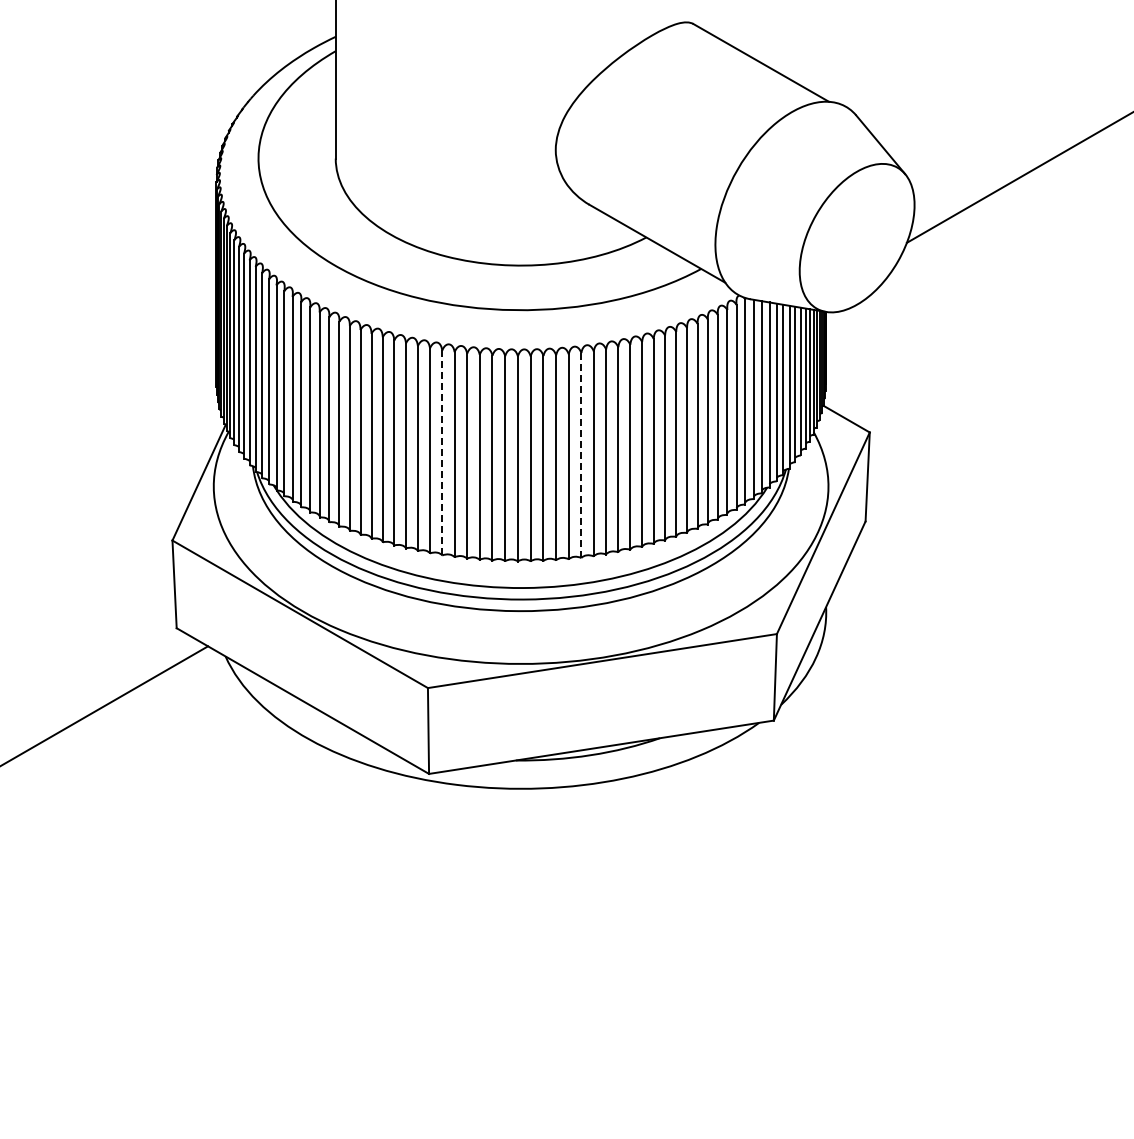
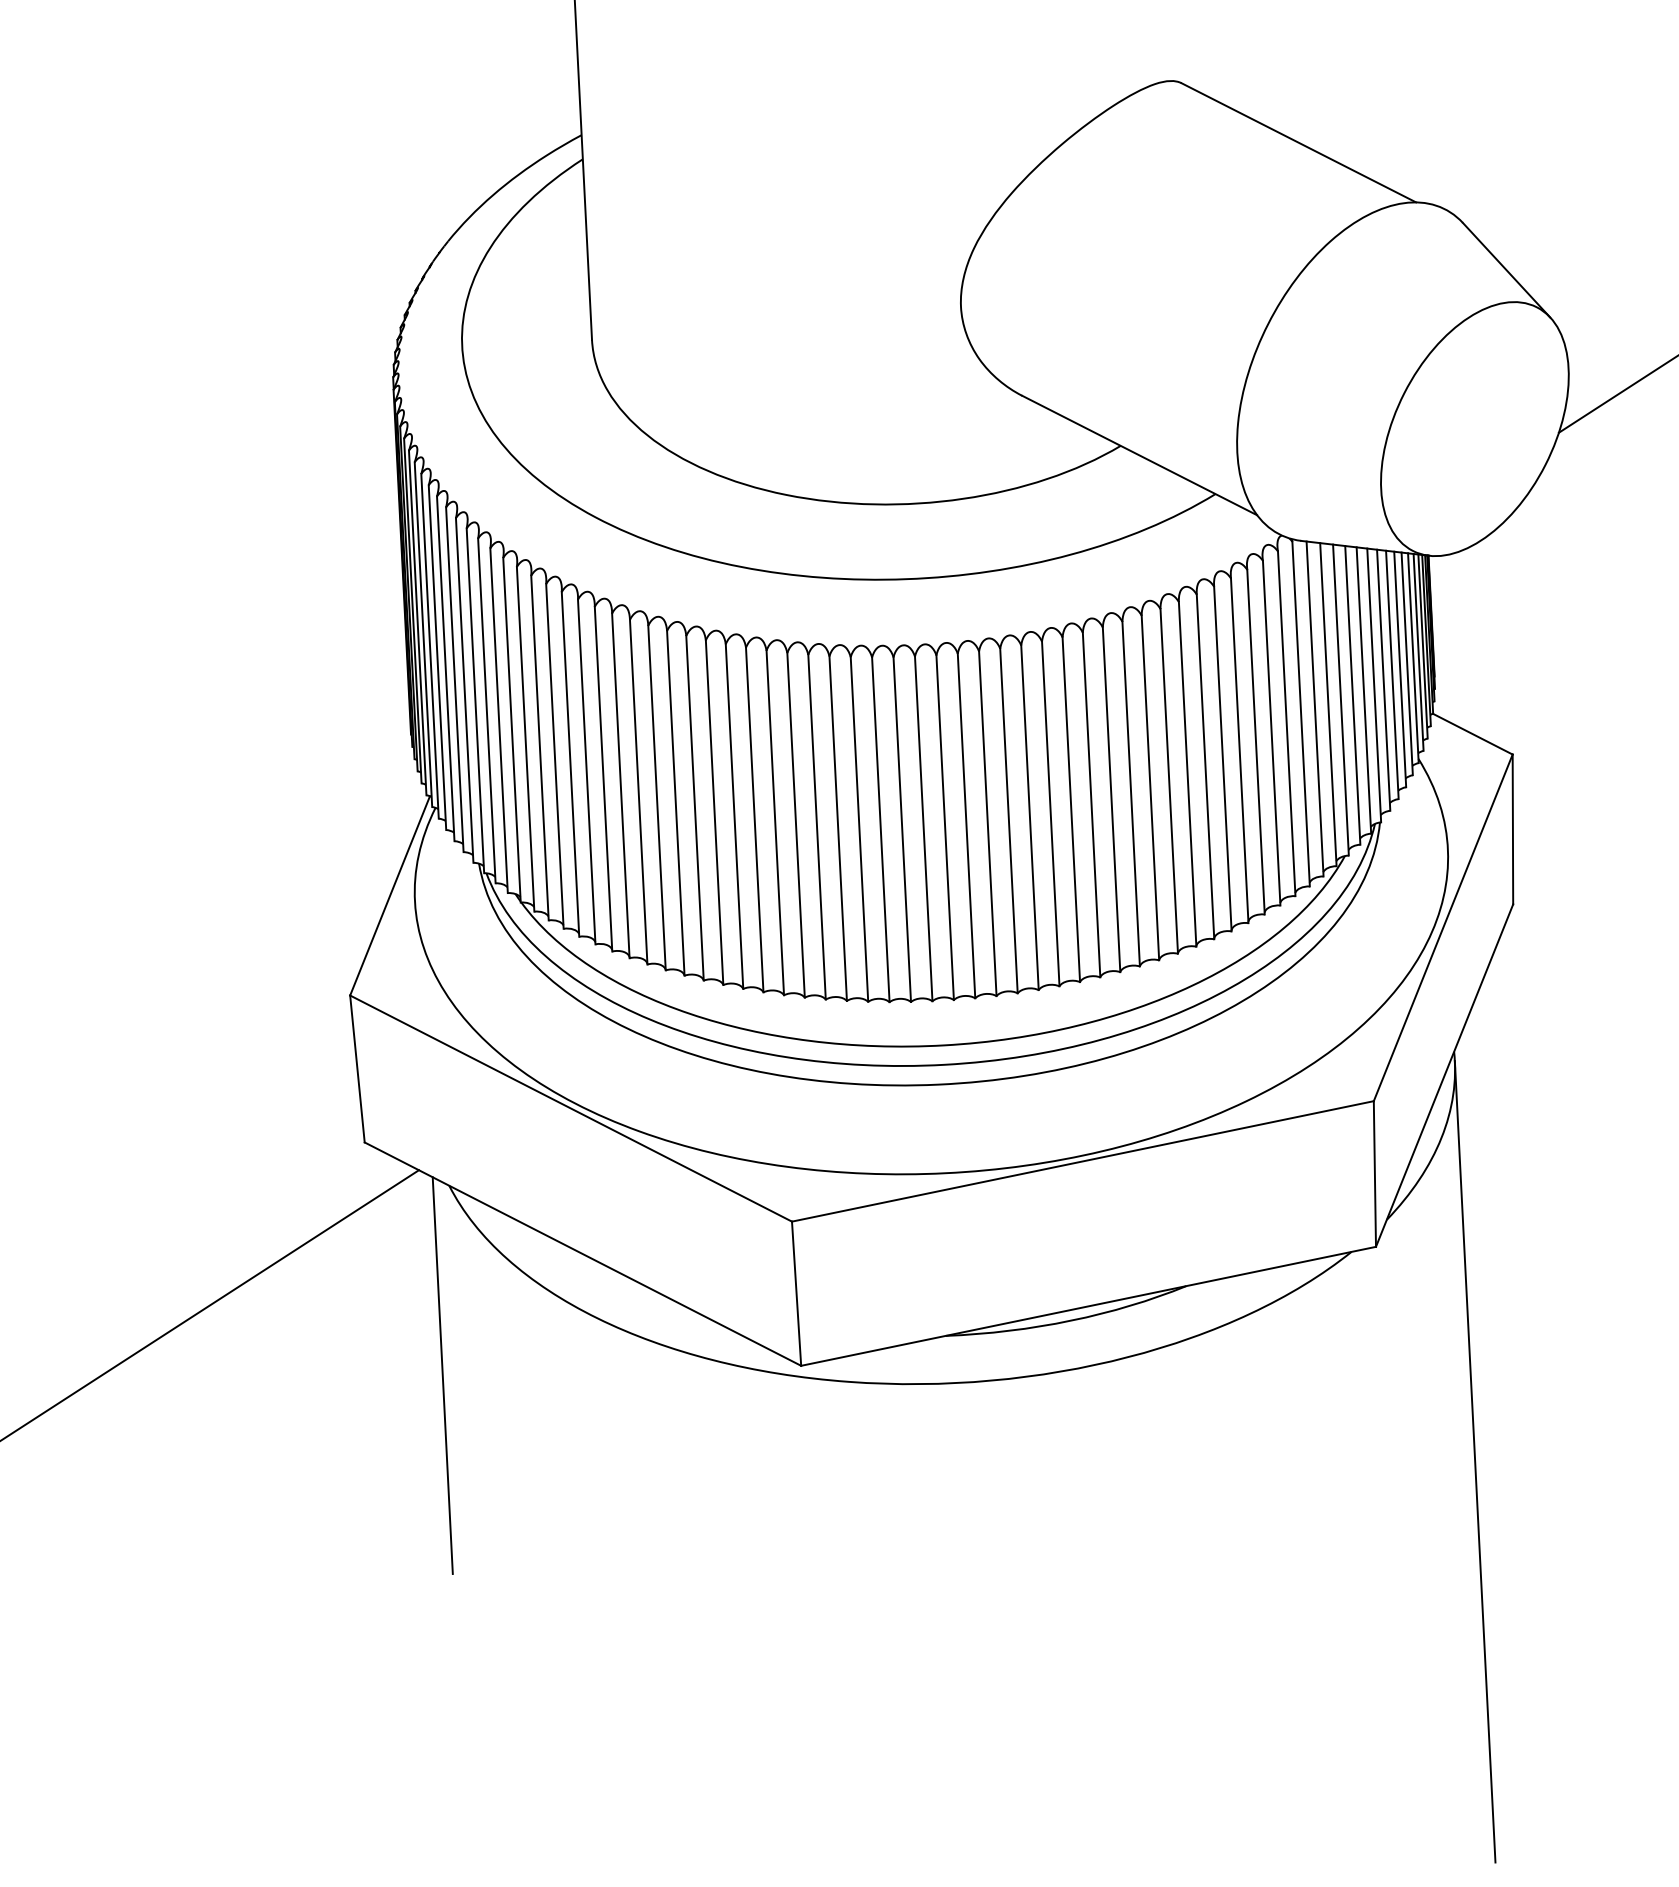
line: (442, 453) -> (796, 826), dashed -> solid
line: (581, 455) -> (1030, 817), dashed -> solid
line: (216, 768) -> (443, 1374), added
line: (826, 850) -> (1475, 1460), added

